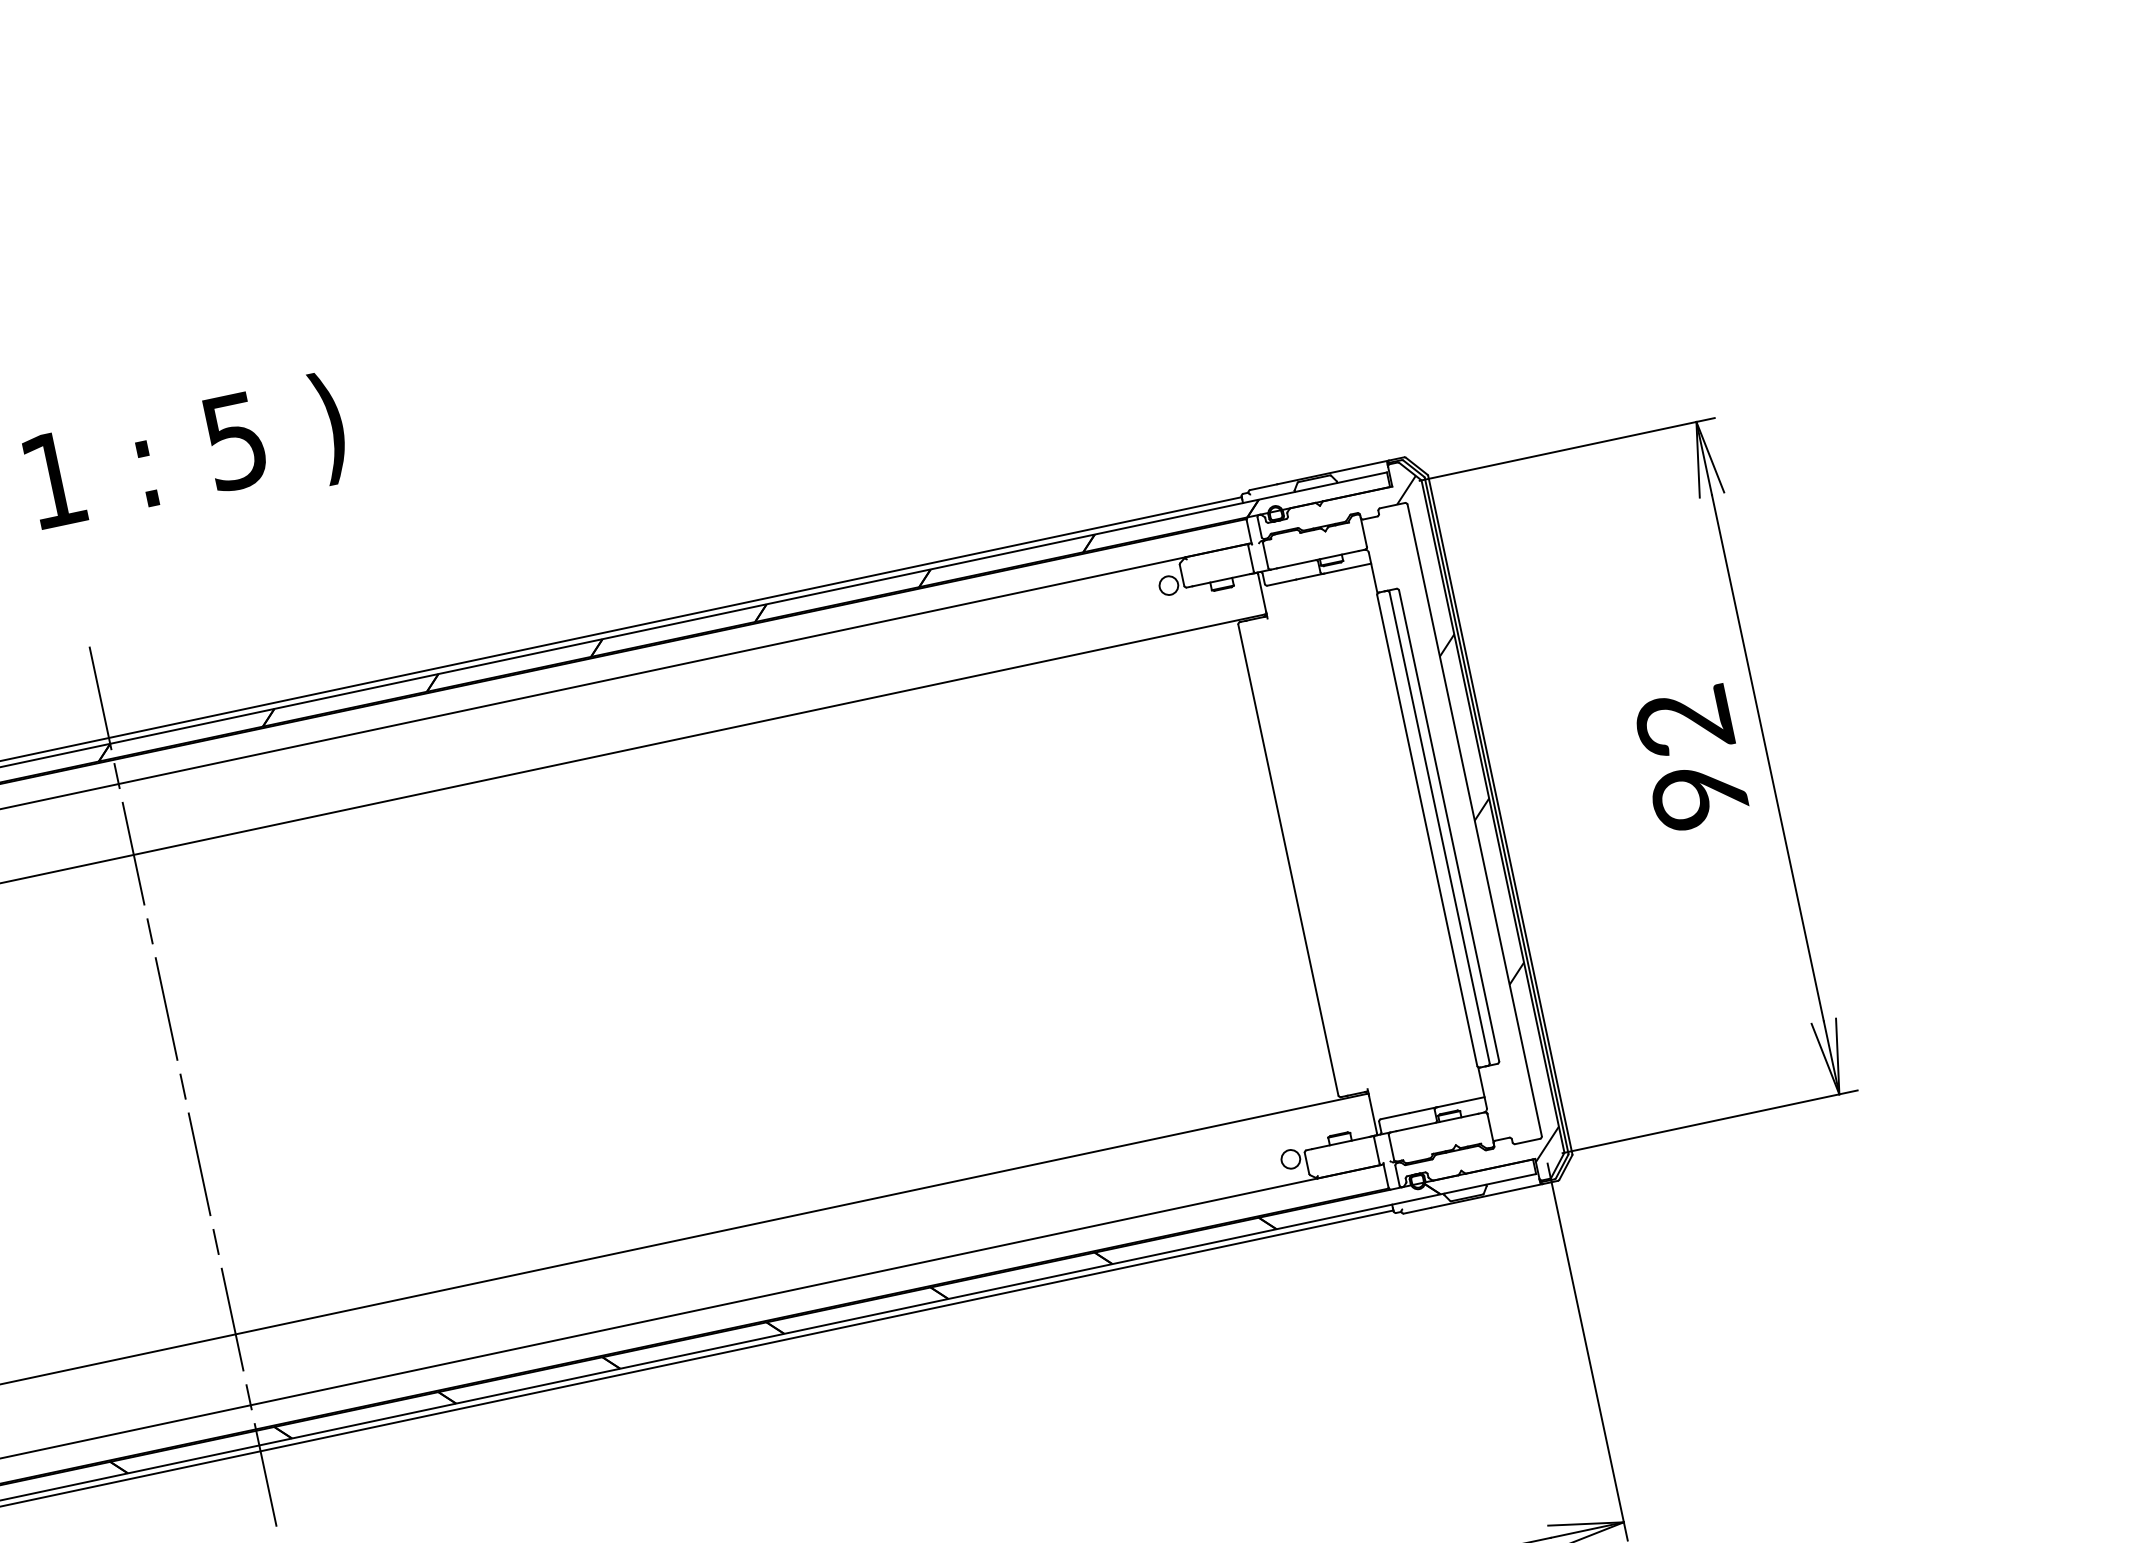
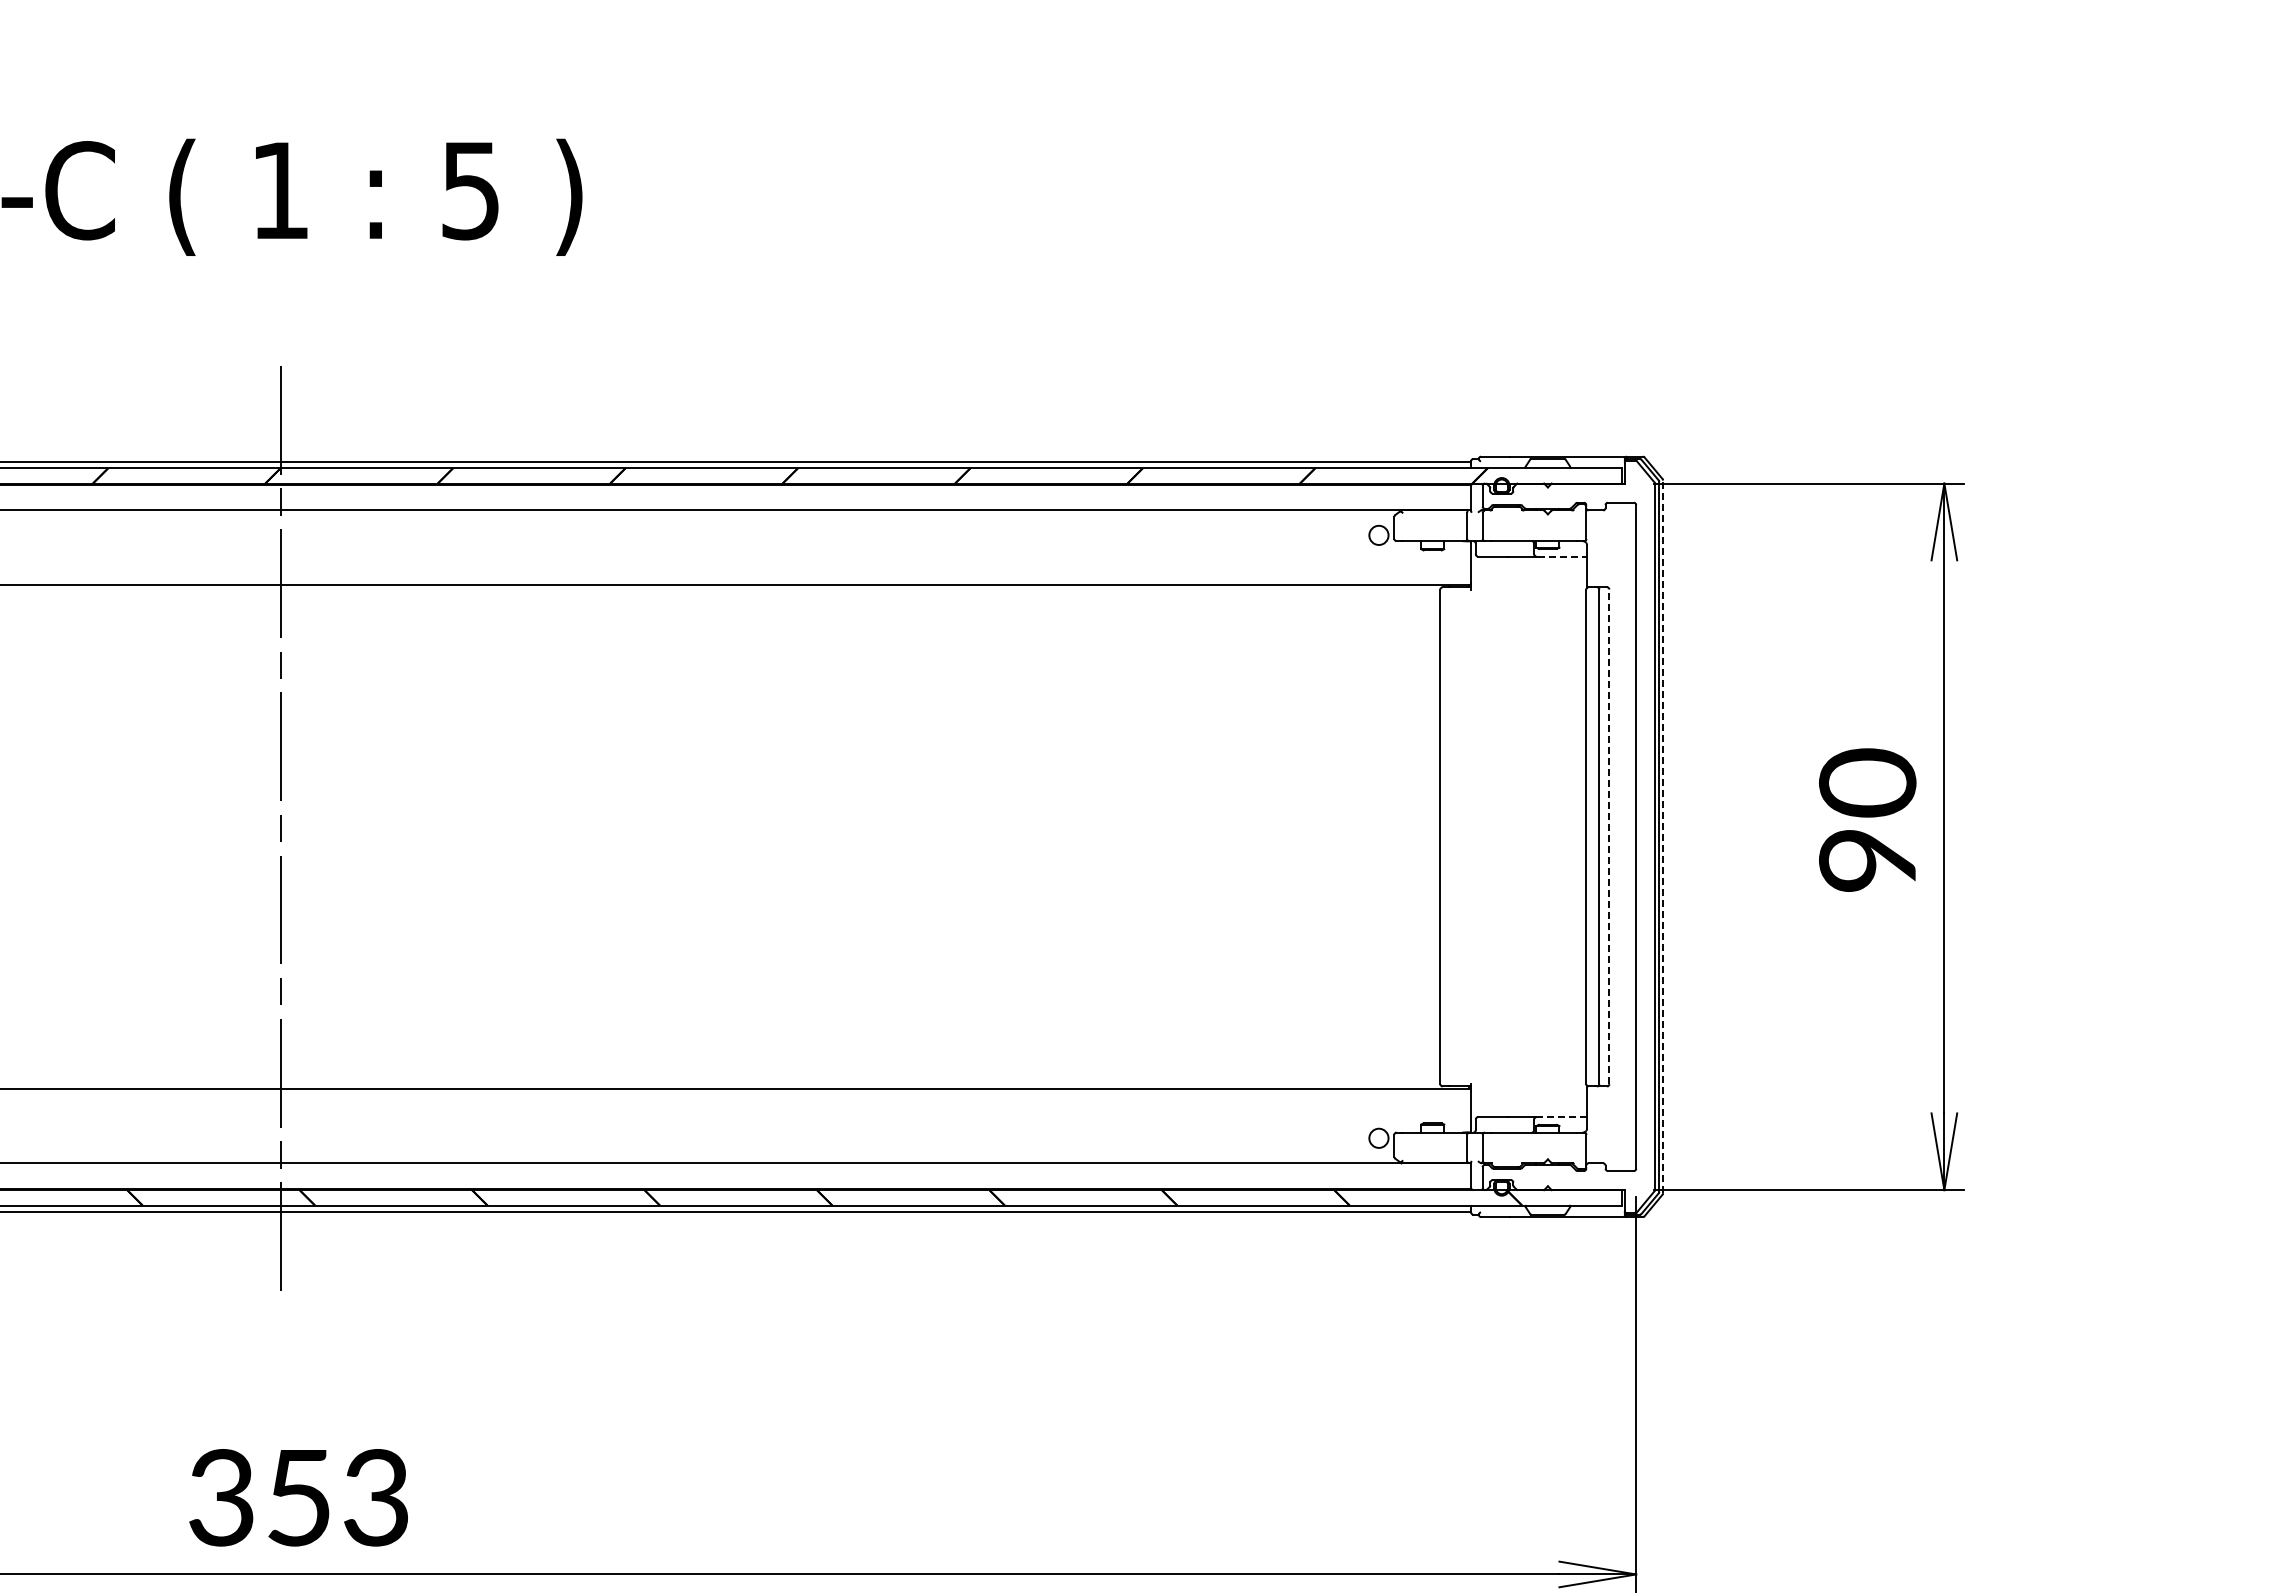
line: (1347, 568) -> (1562, 556), solid -> dashed
text: (1683, 721) -> (1867, 782), 92 -> 90
line: (1500, 814) -> (1663, 836), solid -> dashed
hatch: (1477, 818) -> (1639, 835), removed
line: (1449, 825) -> (1609, 836), solid -> dashed
line: (1461, 1102) -> (1562, 1117), solid -> dashed

